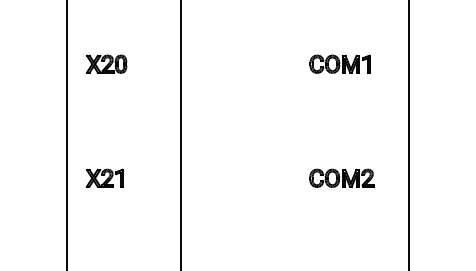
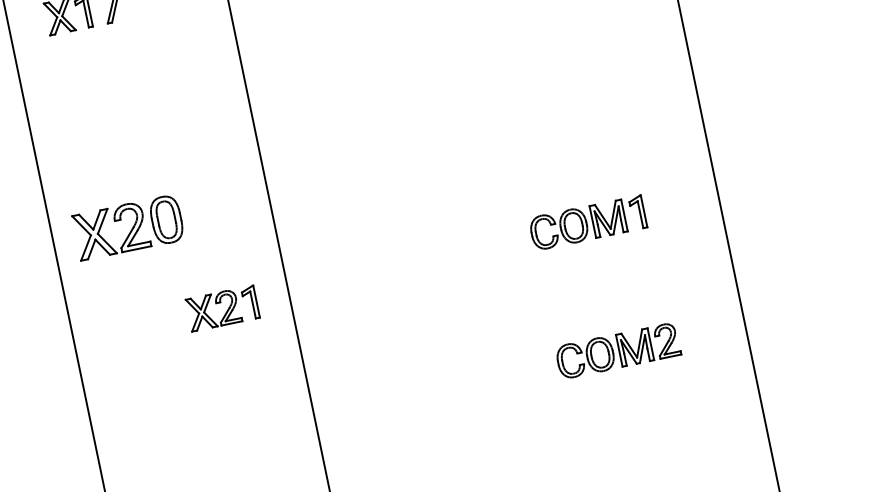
part: (106, 63) -> (128, 226), size x1.4
part: (339, 63) -> (586, 221), moved
part: (104, 177) -> (221, 307), moved

